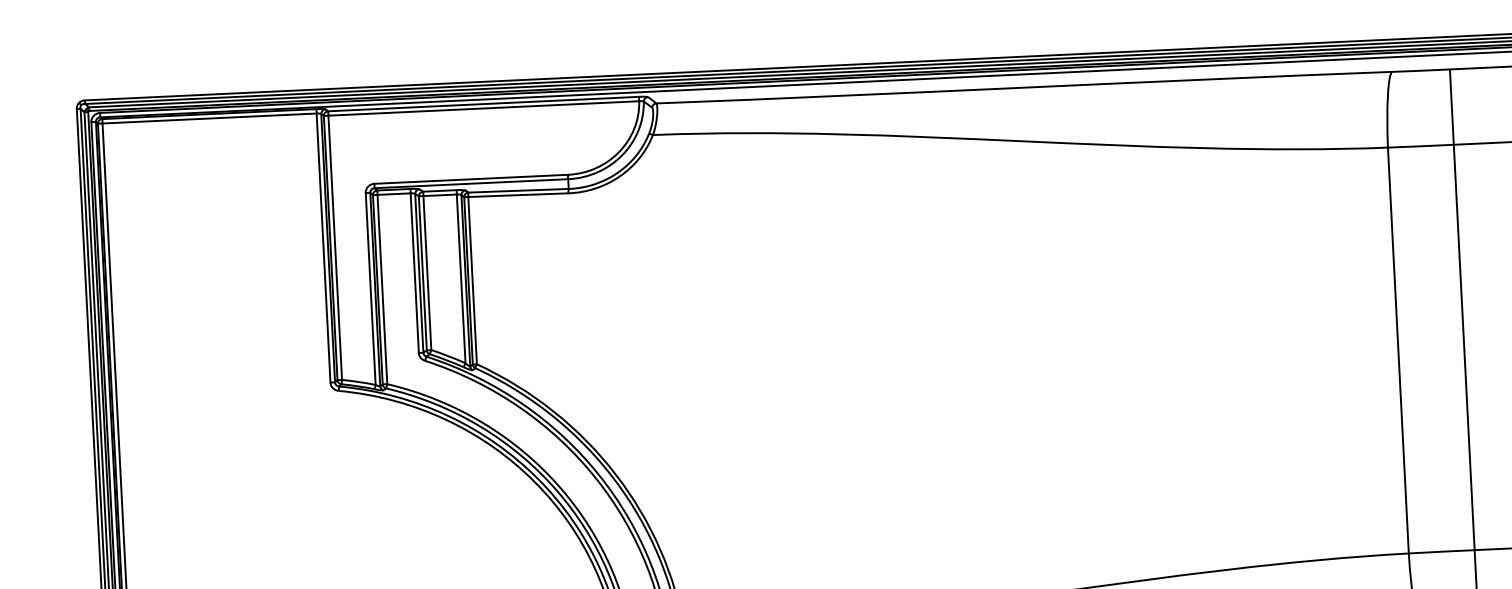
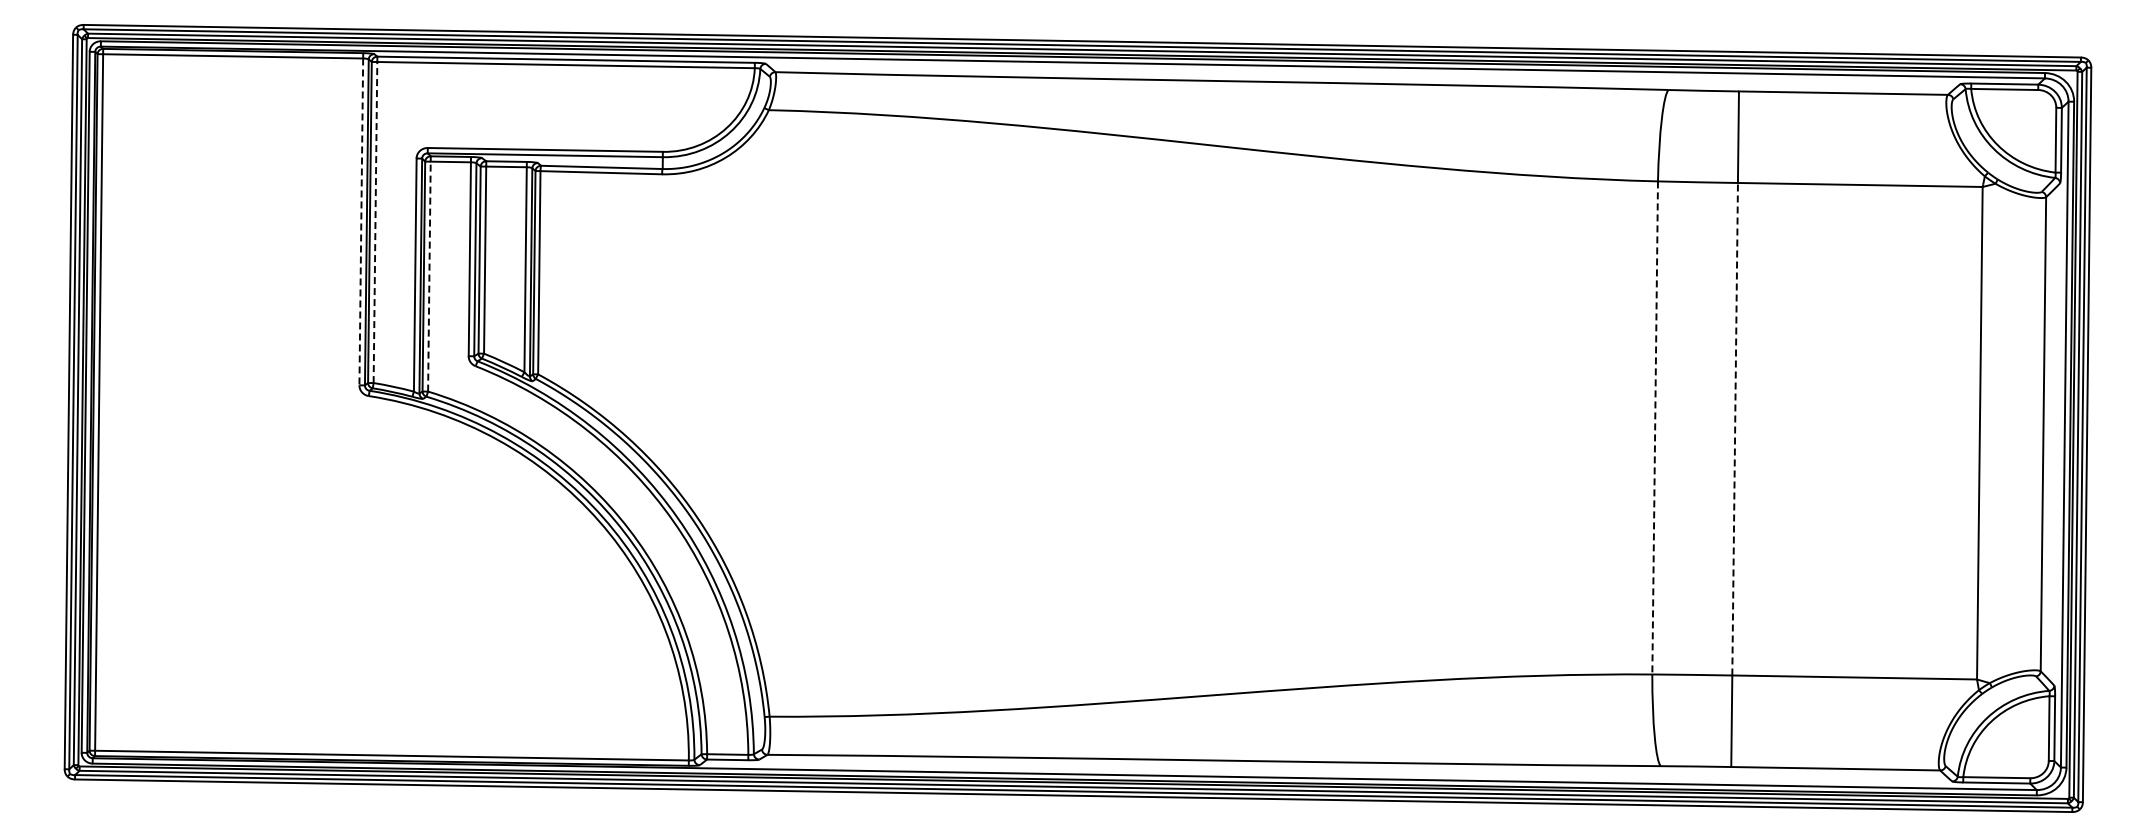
line: (335, 247) -> (375, 222), solid -> dashed
line: (323, 248) -> (361, 222), solid -> dashed
line: (382, 289) -> (429, 276), solid -> dashed
line: (1464, 346) -> (1735, 428), solid -> dashed
line: (1398, 350) -> (1655, 427), solid -> dashed

